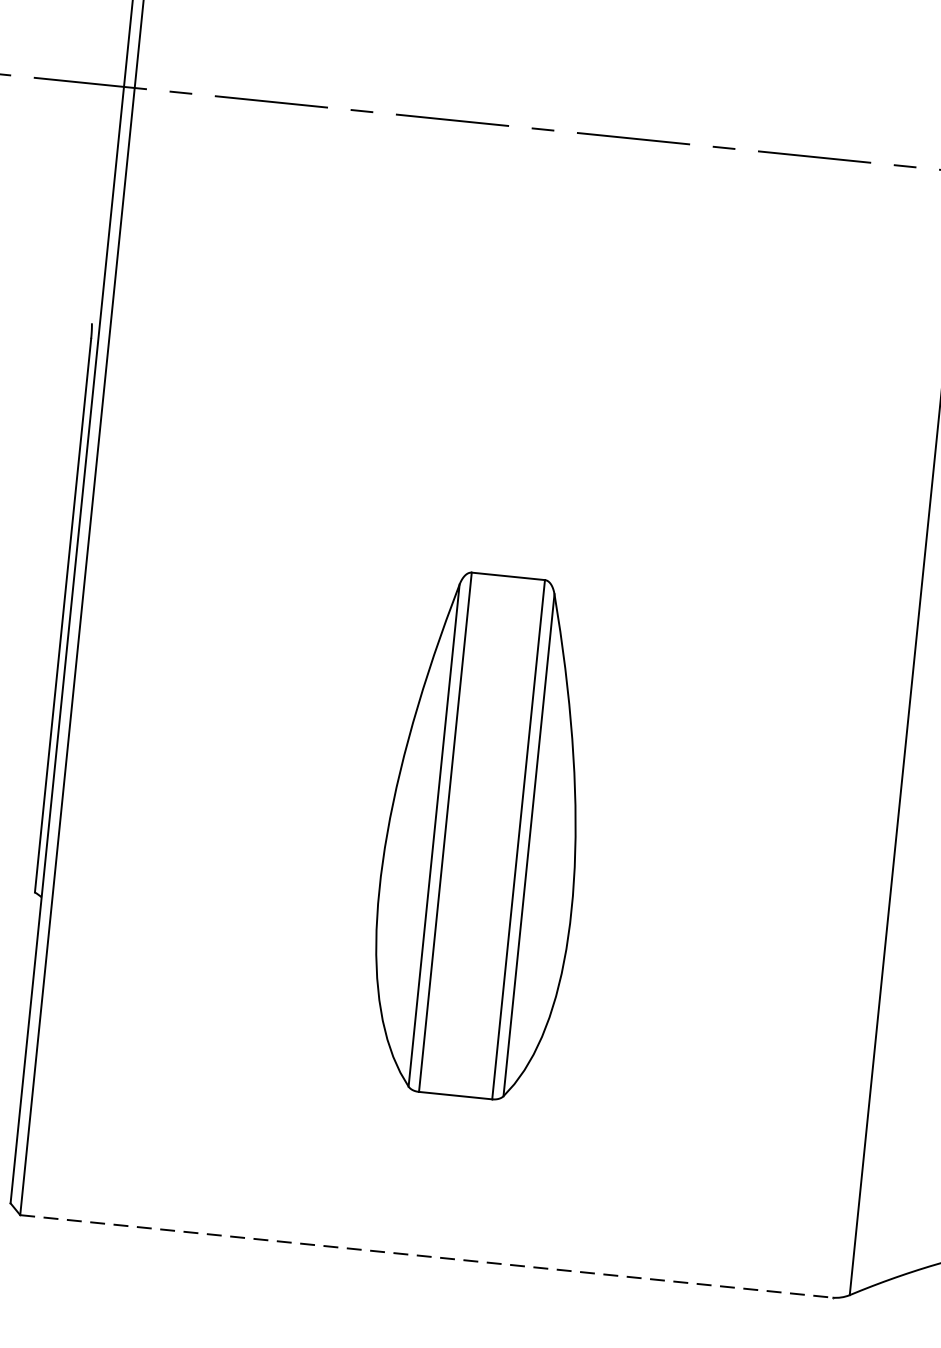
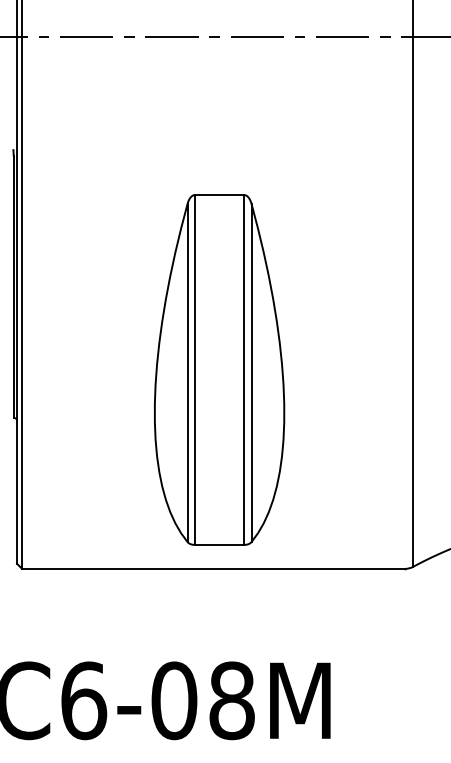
part: (481, 834) -> (219, 369), size x1.43
line: (426, 1255) -> (213, 568), dashed -> solid

